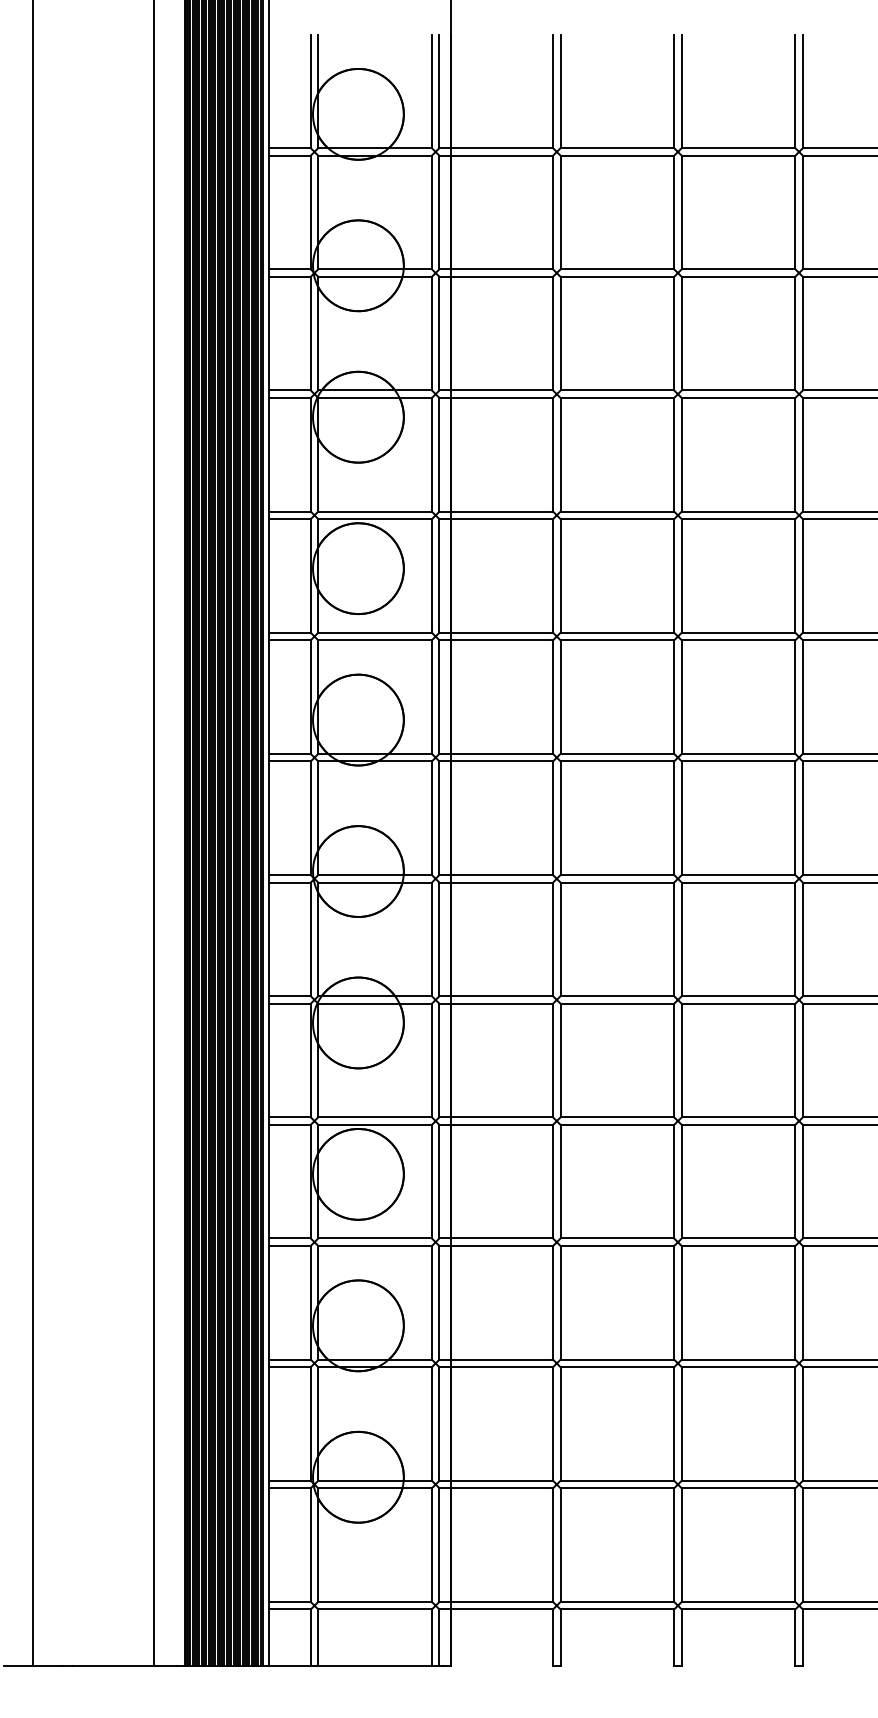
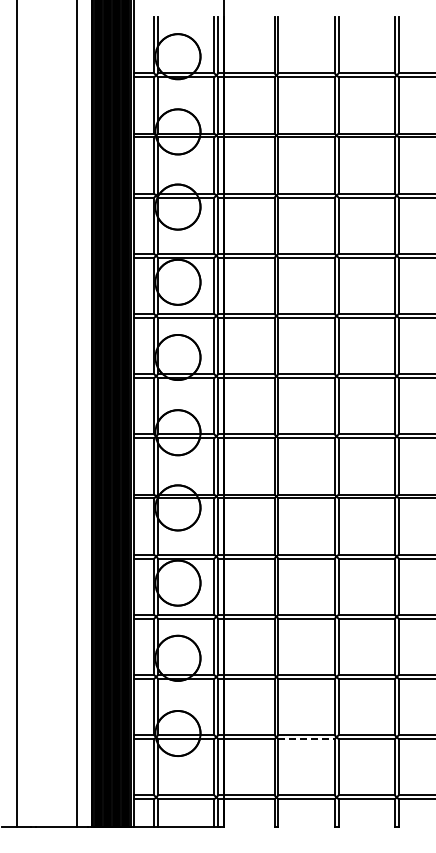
line: (619, 1489) -> (307, 739), solid -> dashed

